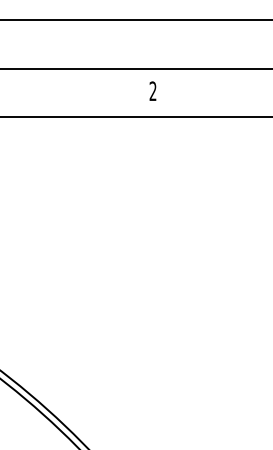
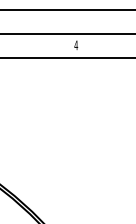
text: (153, 91) -> (76, 45), 2 -> 4

